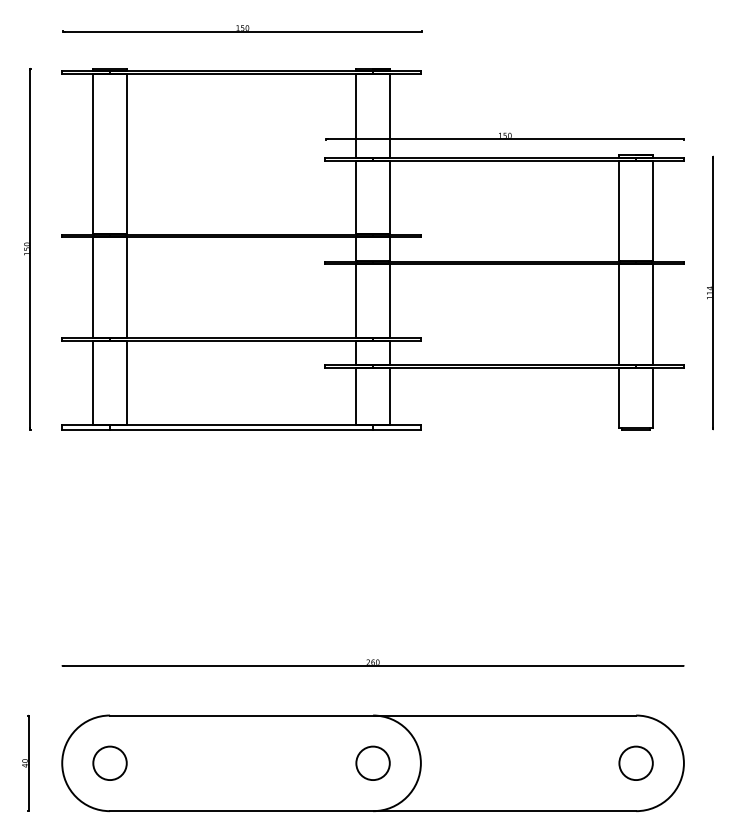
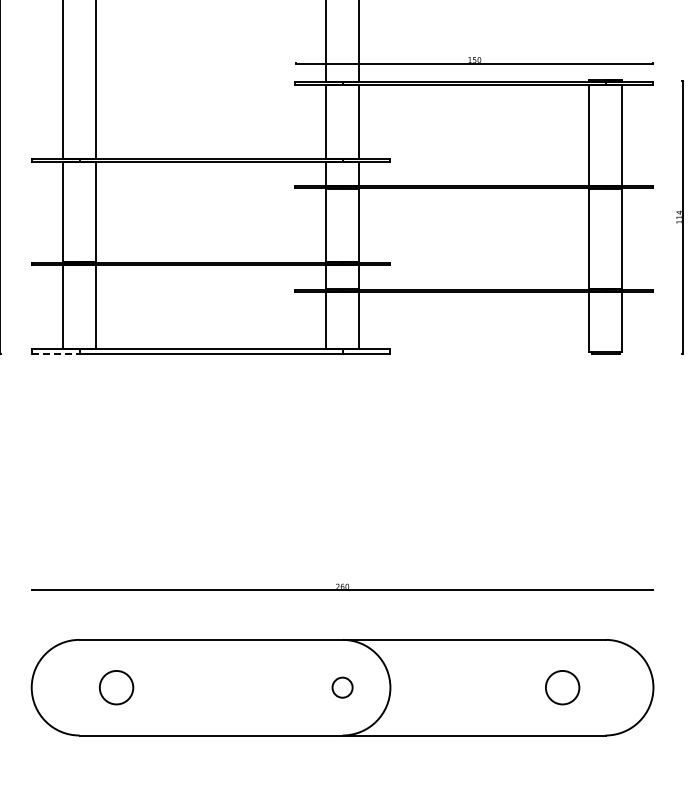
line: (86, 429) -> (56, 353), solid -> dashed
circle: (109, 762) -> (116, 686), moved
circle: (635, 762) -> (562, 686), moved
circle: (372, 763) -> (342, 687), size x0.6

